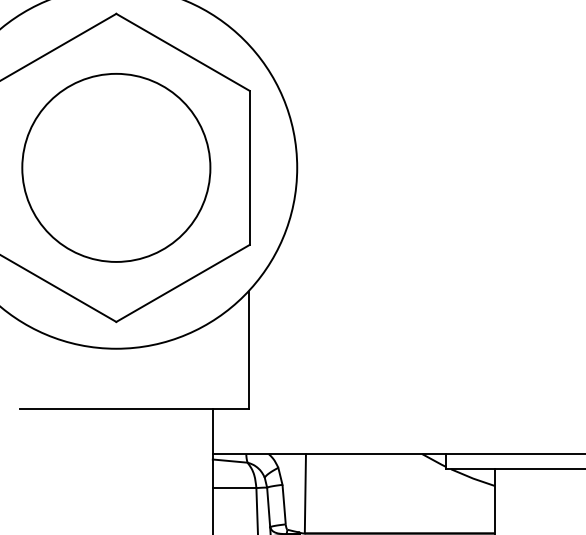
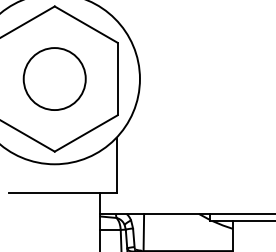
circle: (115, 166) -> (54, 78), size x0.7

